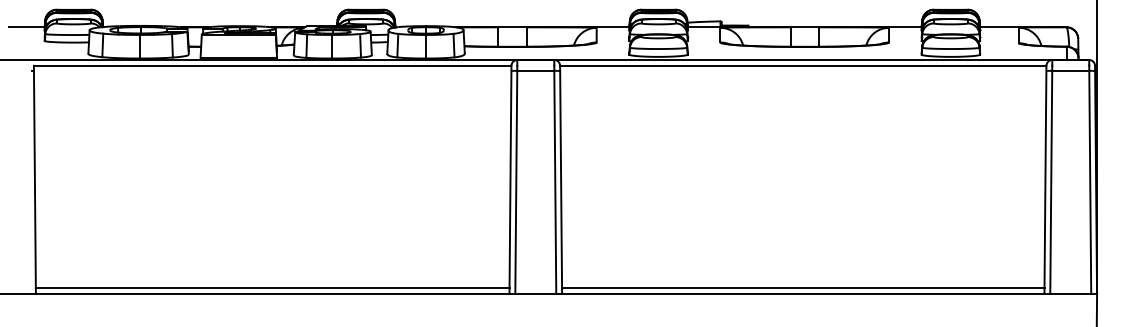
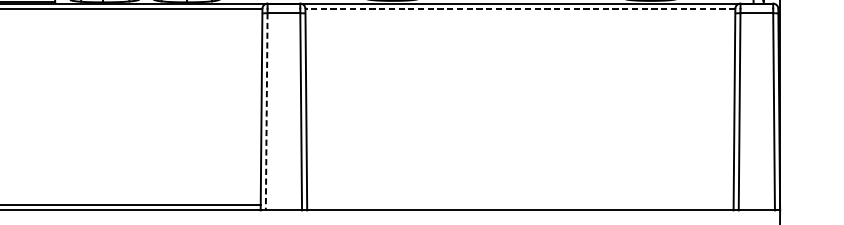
line: (802, 65) -> (519, 8), solid -> dashed
line: (516, 182) -> (266, 111), solid -> dashed
line: (803, 288) -> (520, 205), removed

